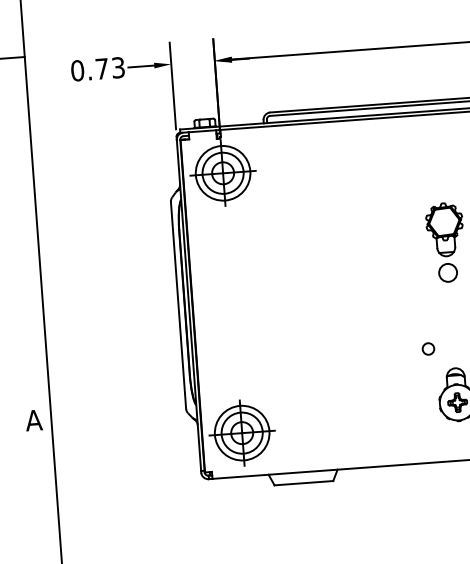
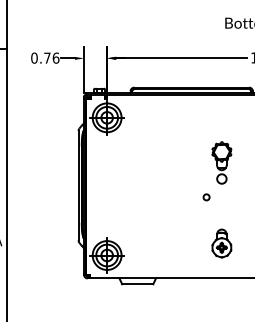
text: (117, 66) -> (55, 57), 0.73 -> 0.76
circle: (428, 349) -> (206, 197), moved

